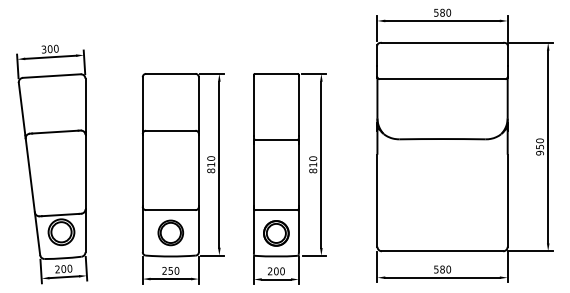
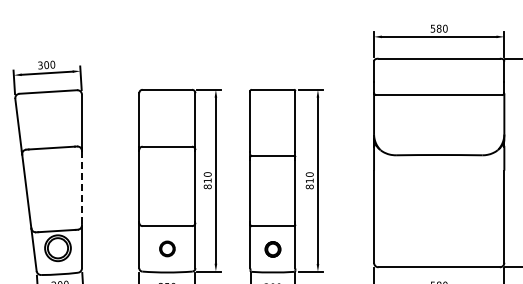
line: (85, 172) -> (81, 188), solid -> dashed
part: (170, 232) -> (167, 248), size x0.6
part: (276, 233) -> (273, 249), size x0.6

